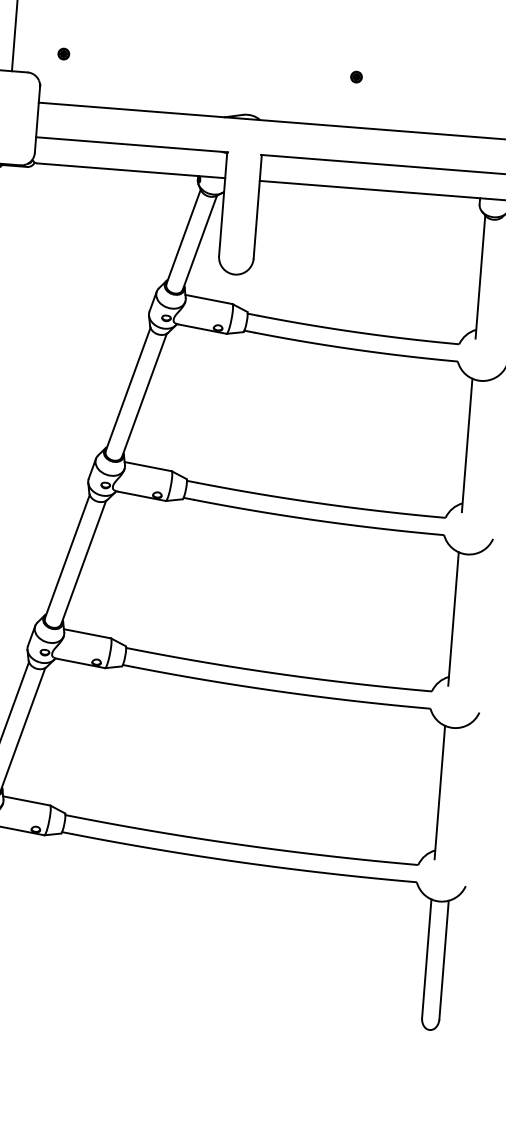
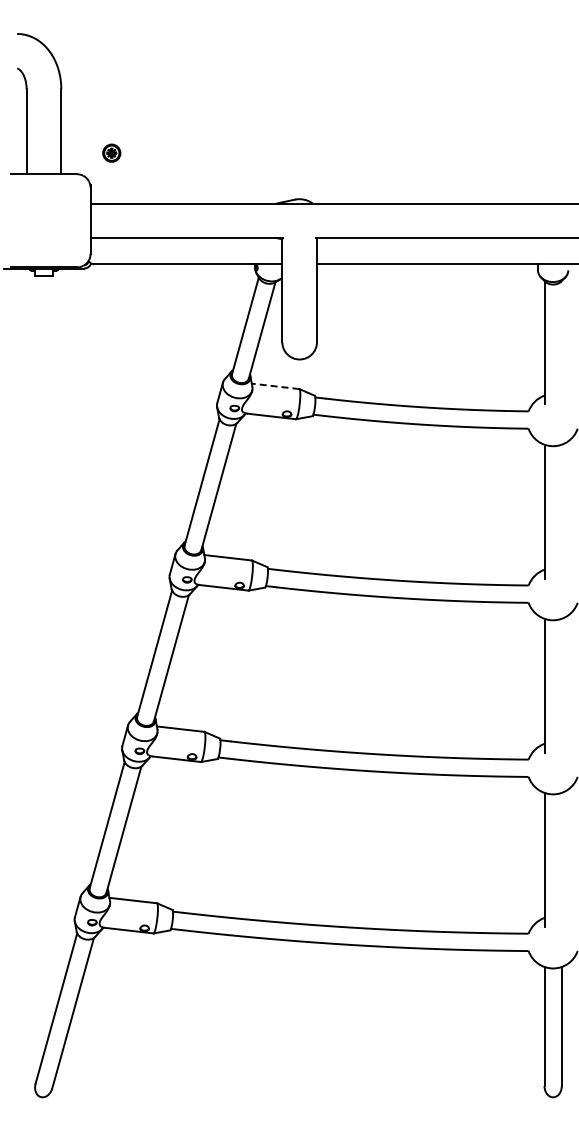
part: (63, 53) -> (111, 152), size x1.6
part: (356, 76) -> (405, 152), removed
line: (208, 299) -> (275, 386), solid -> dashed

